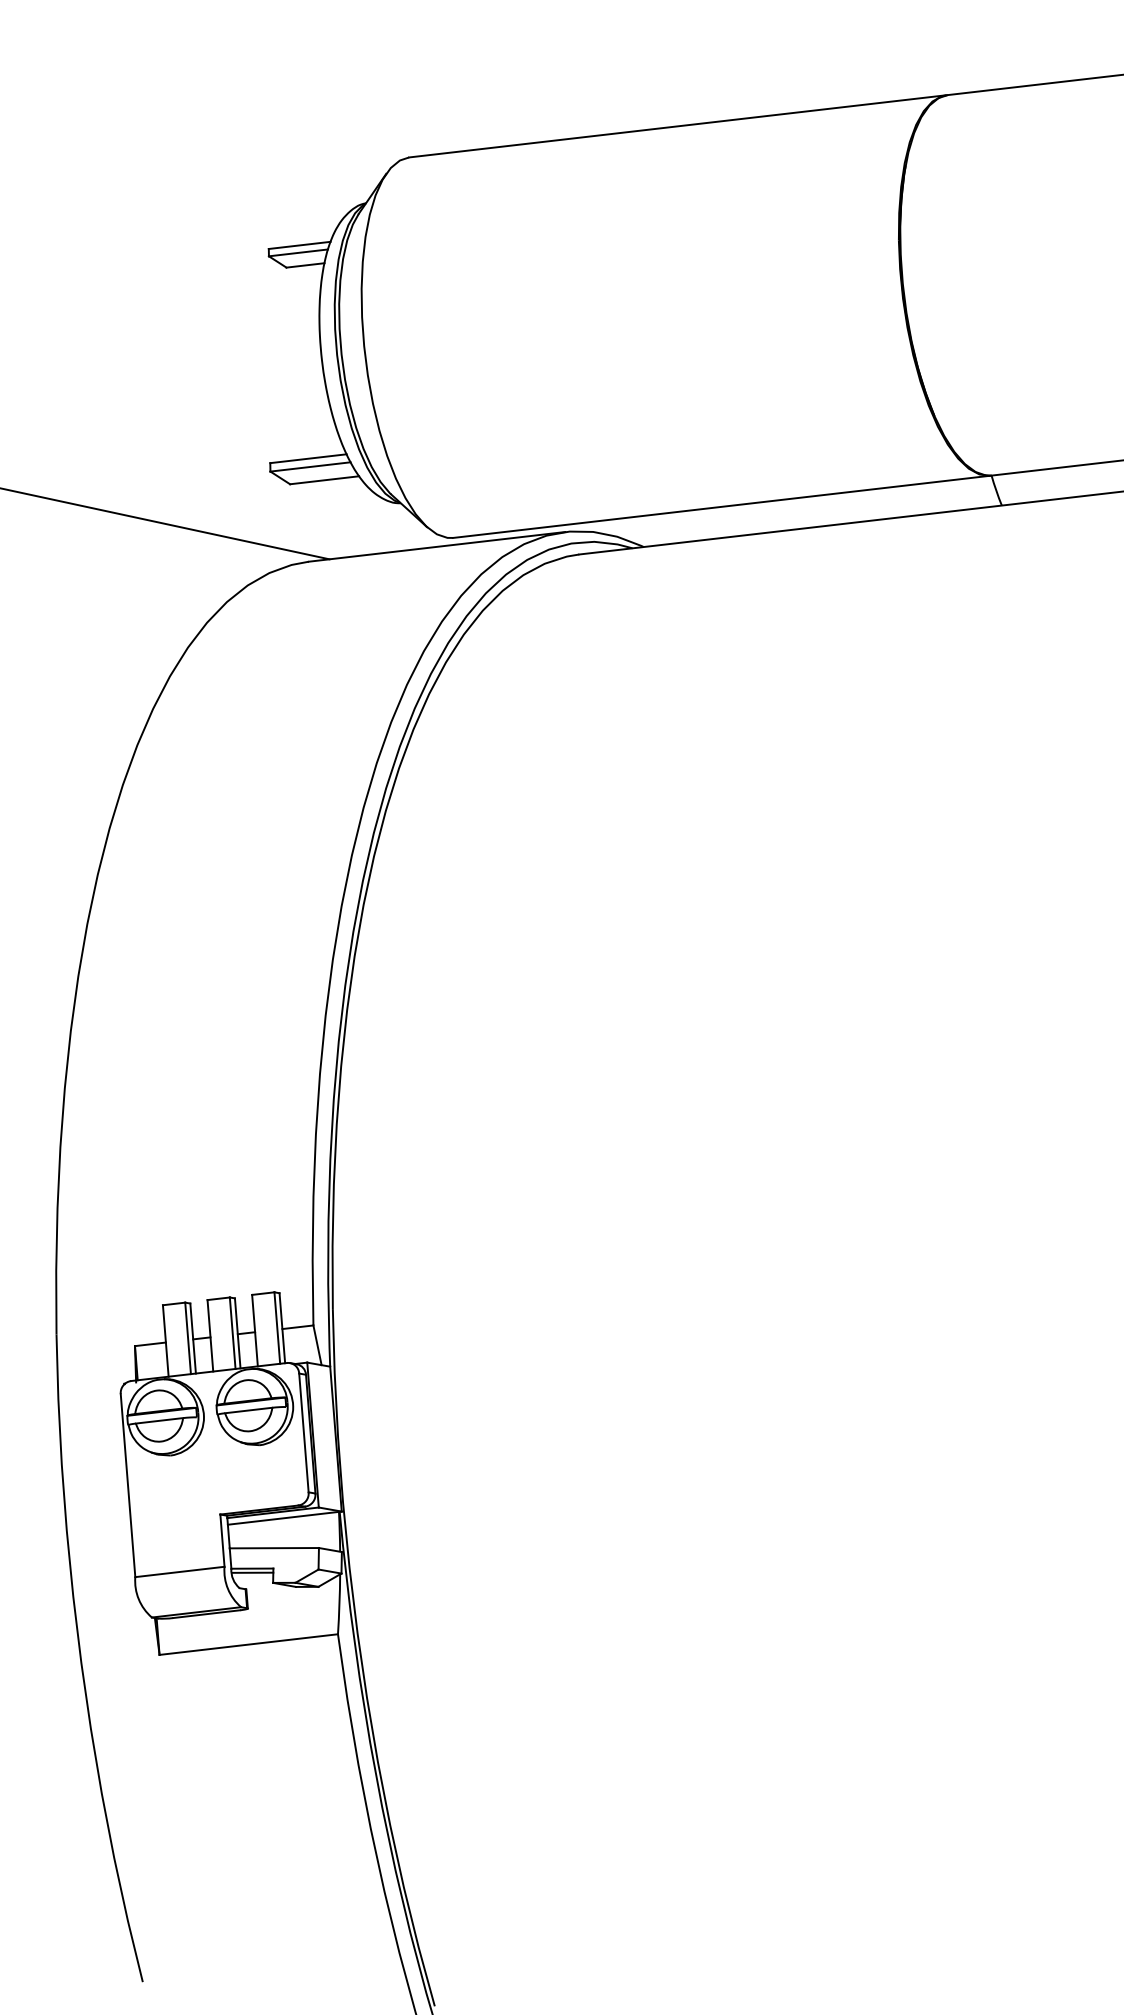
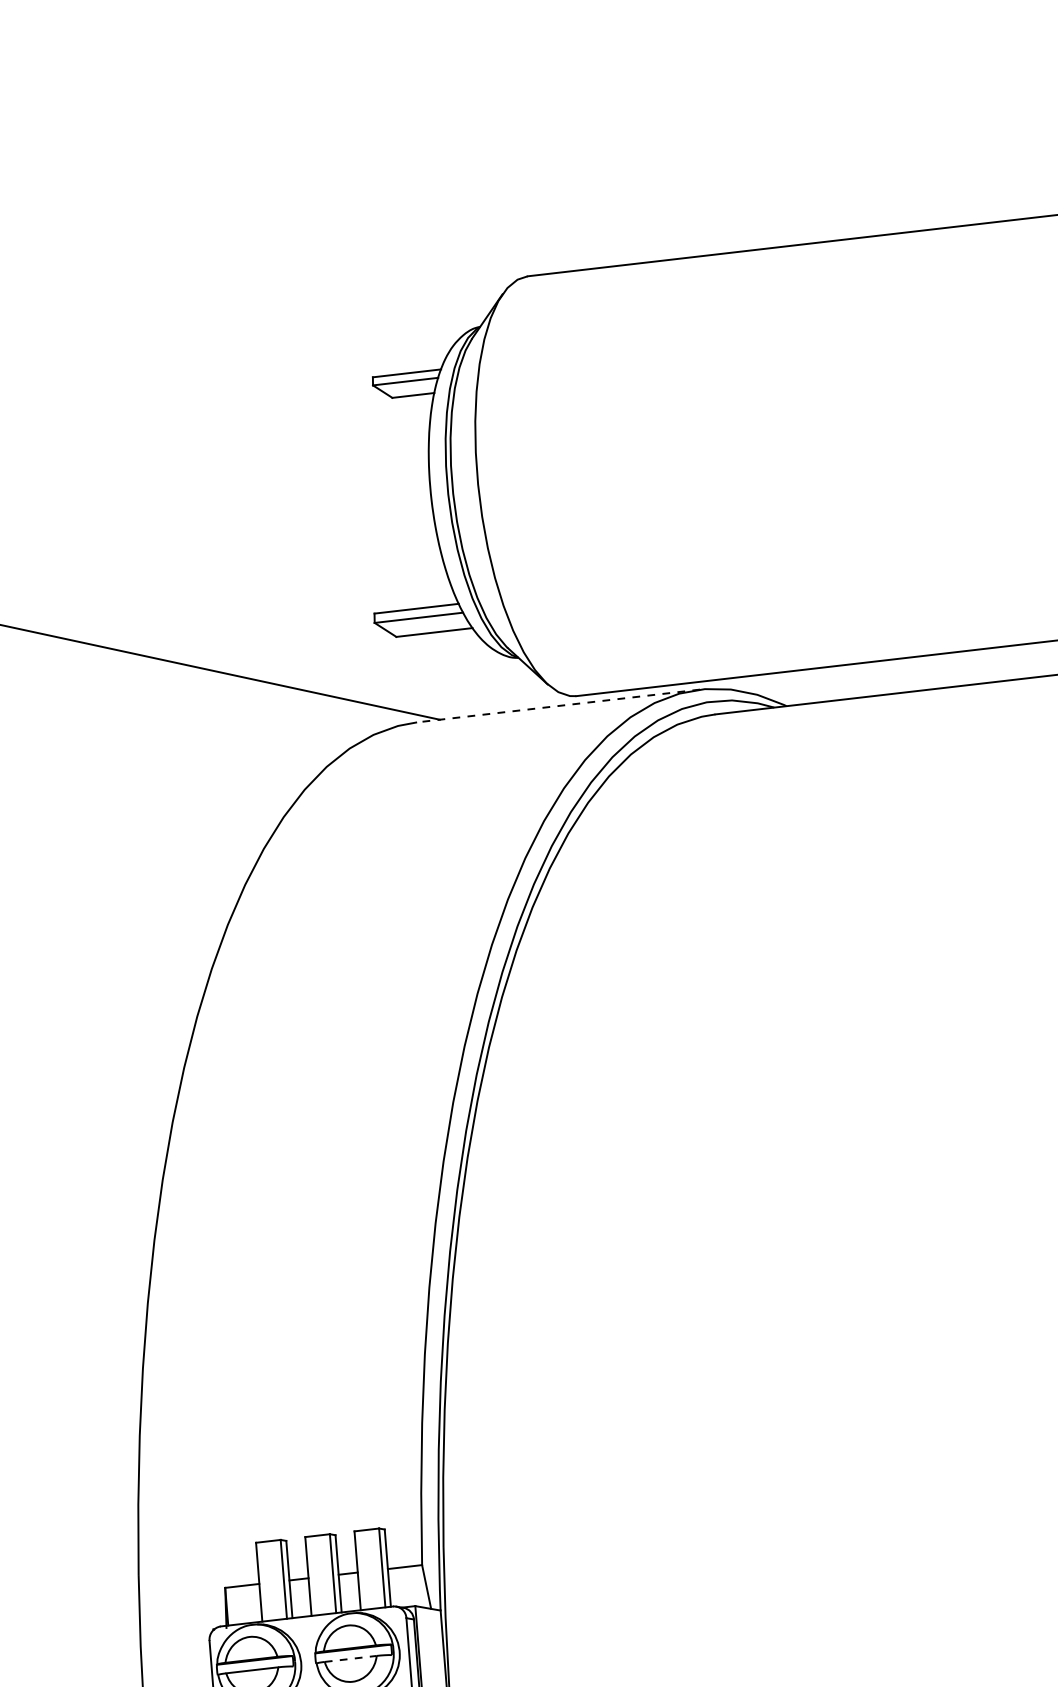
line: (436, 546) -> (557, 705), solid -> dashed
line: (248, 1410) -> (350, 1658), solid -> dashed

